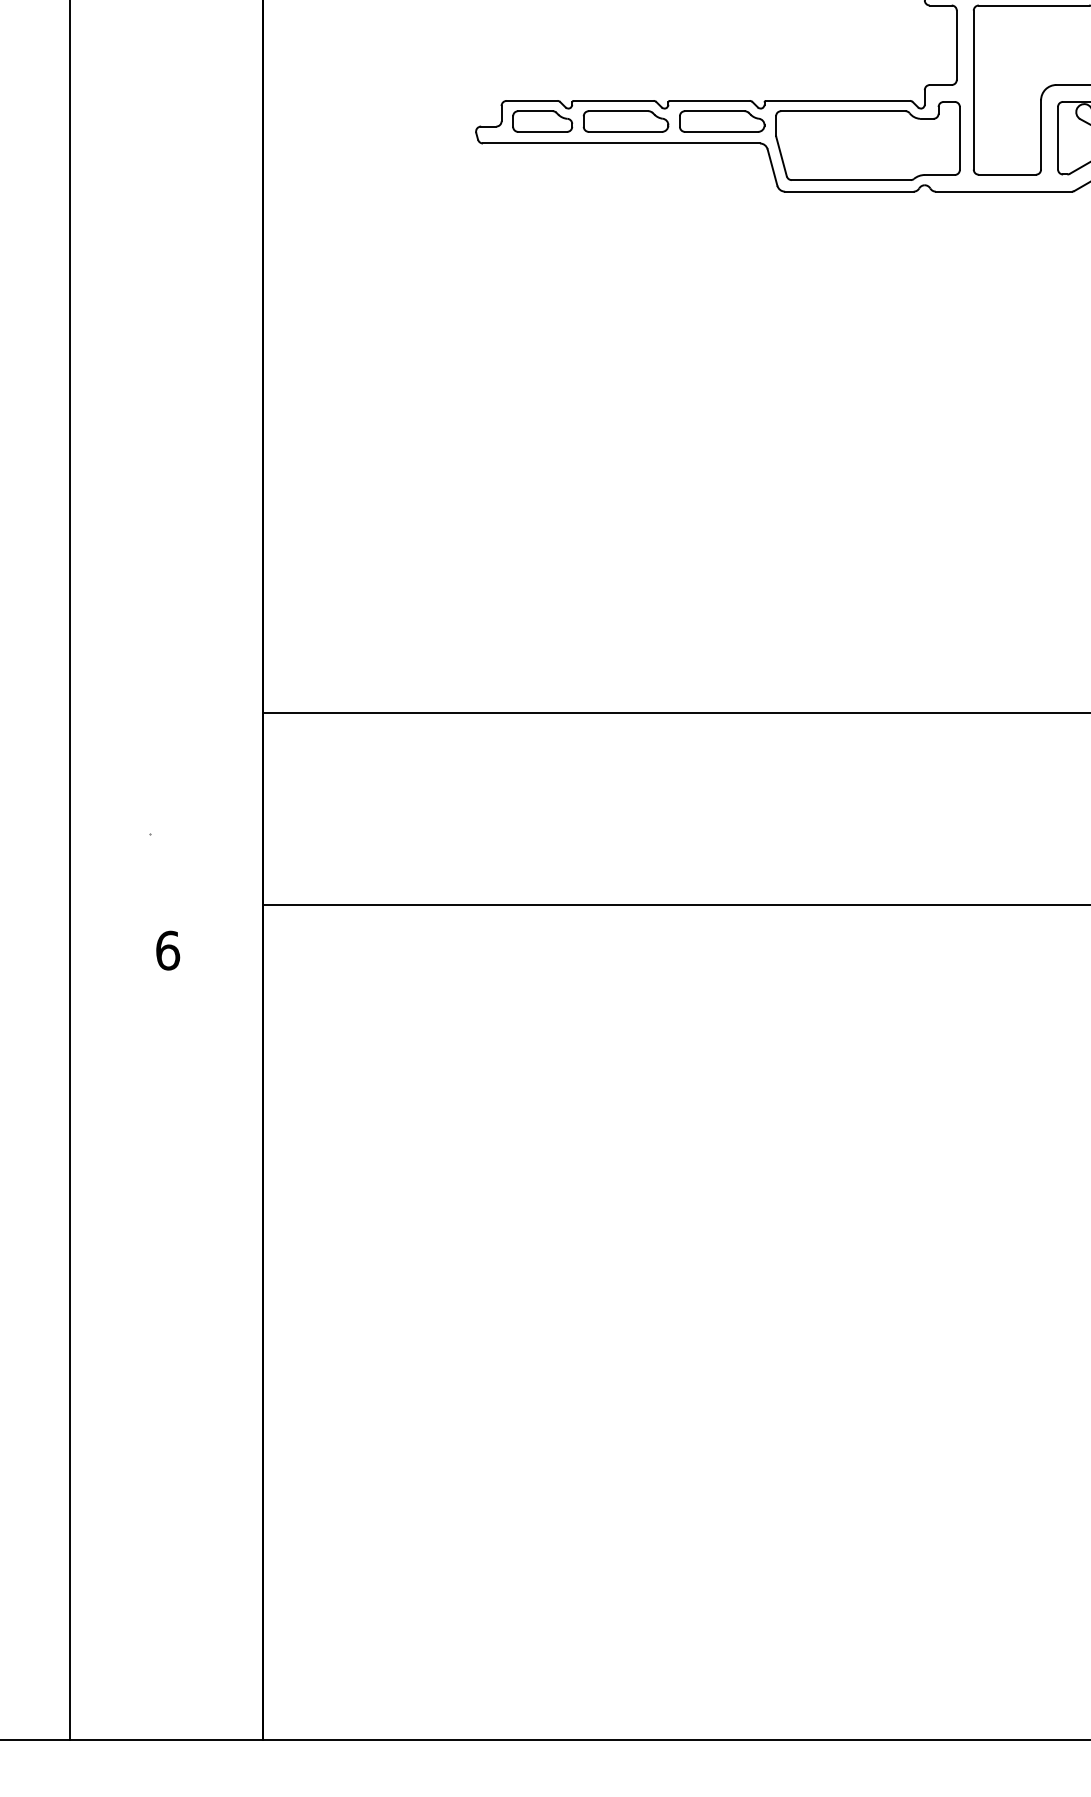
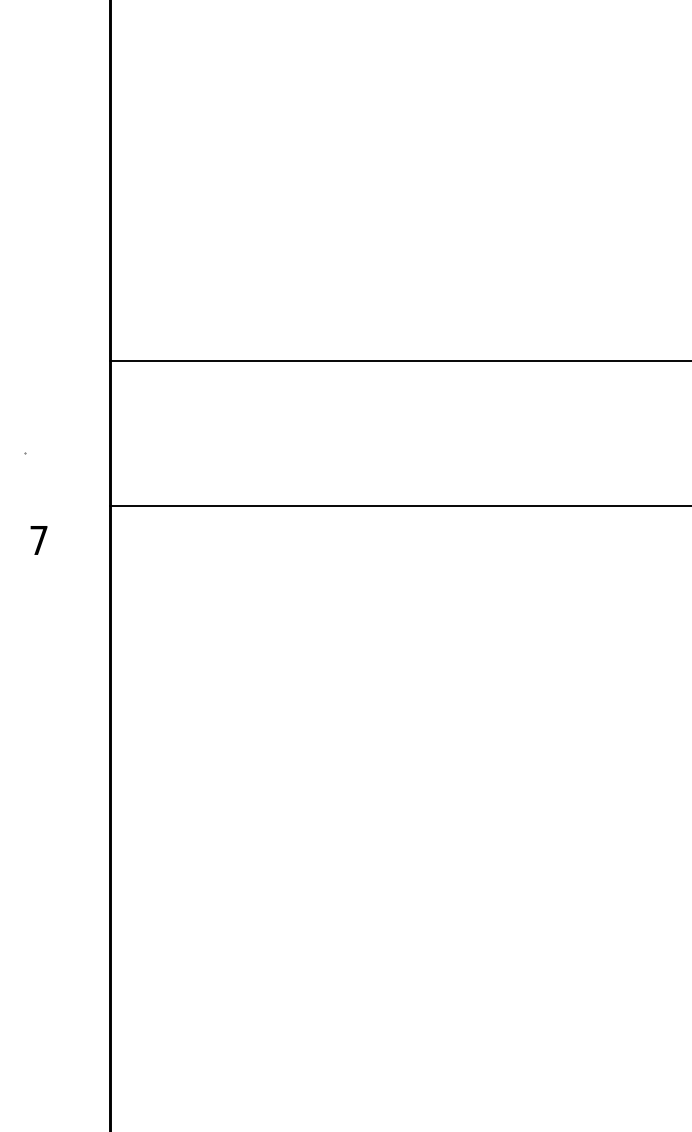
text: (168, 950) -> (39, 540), 6 -> 7

